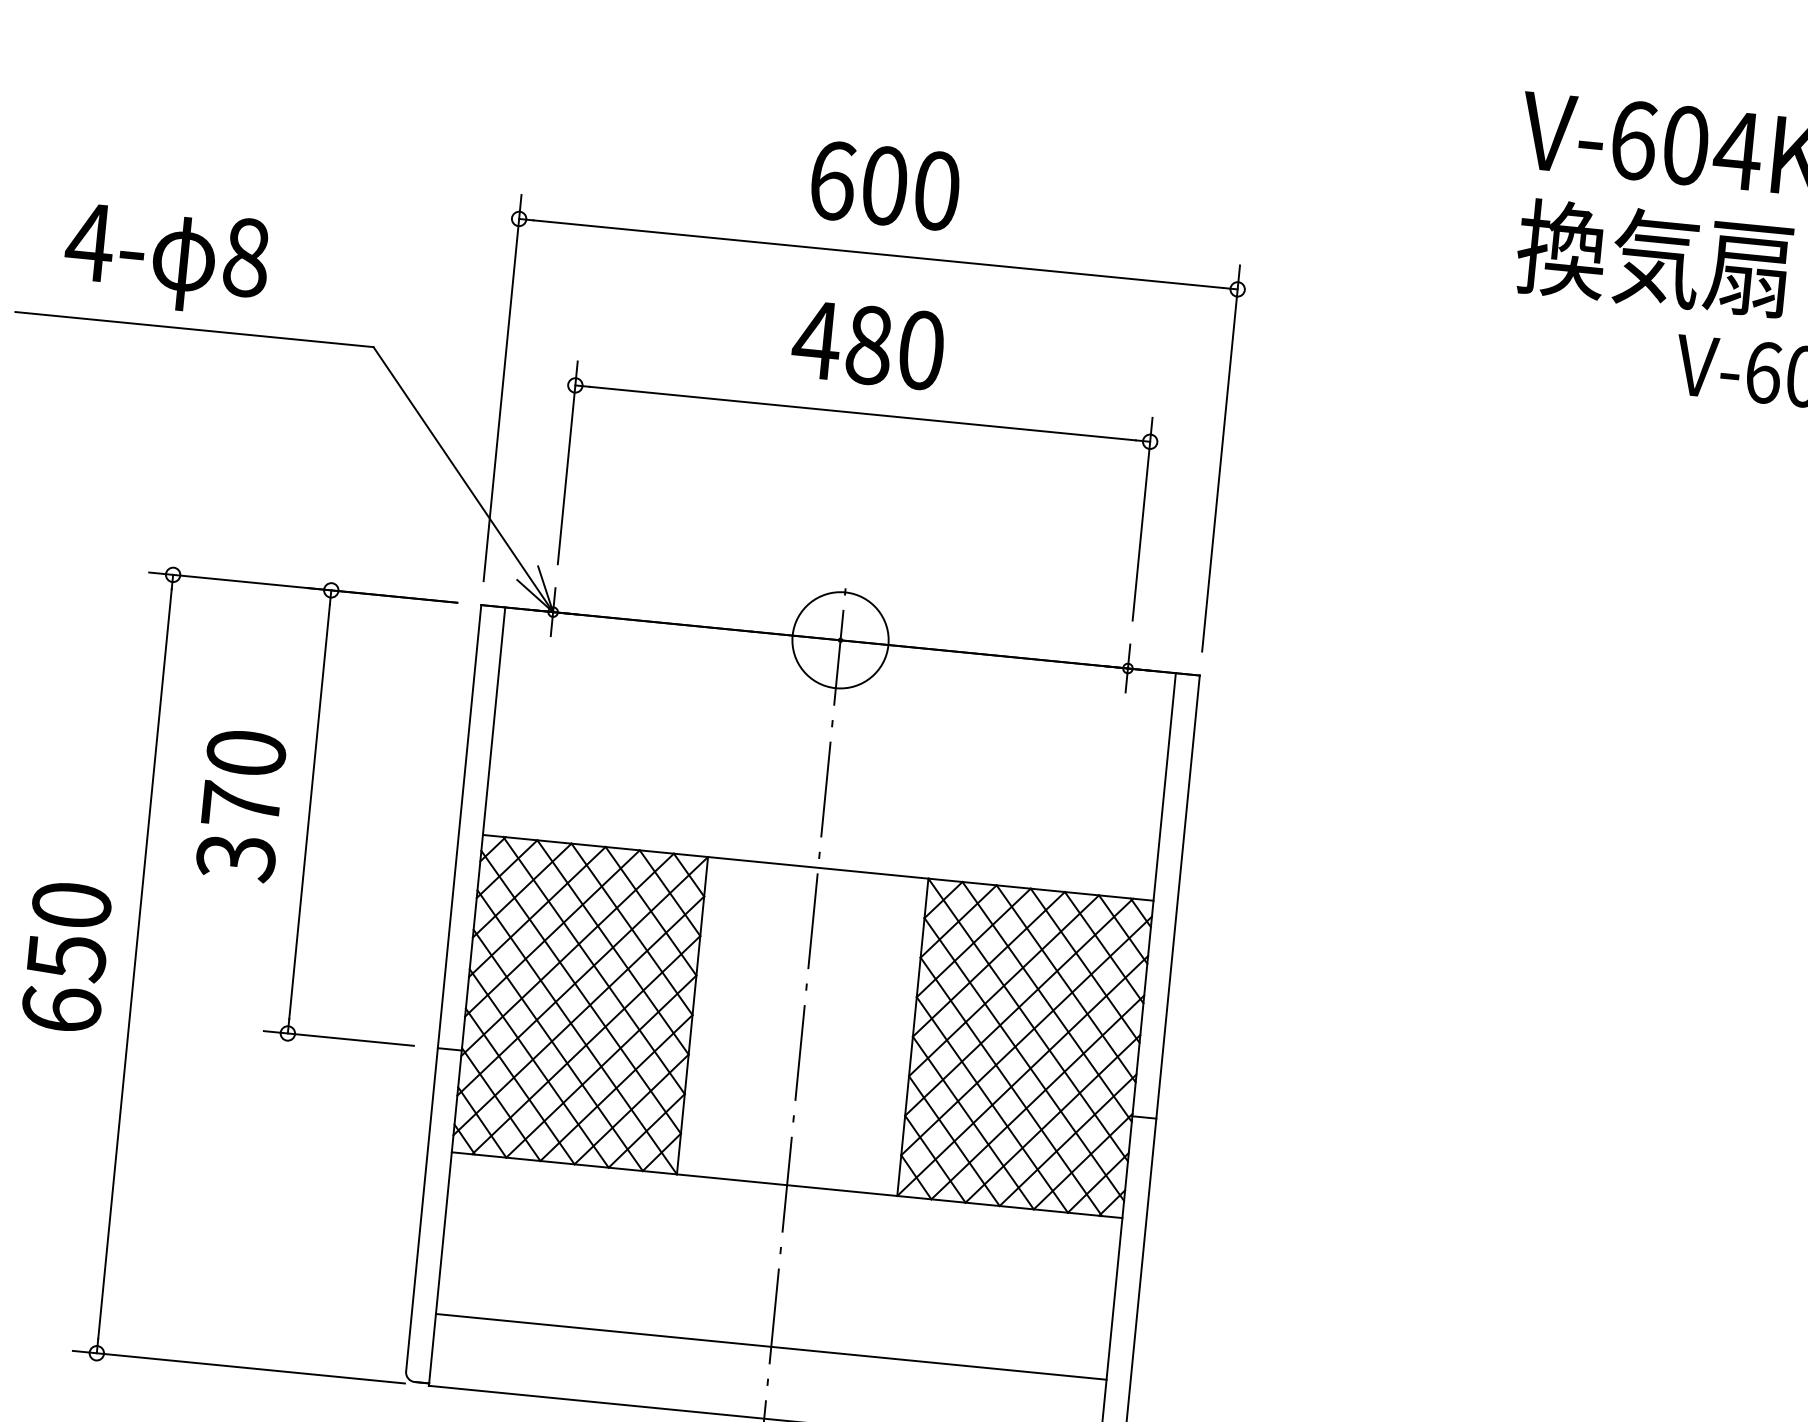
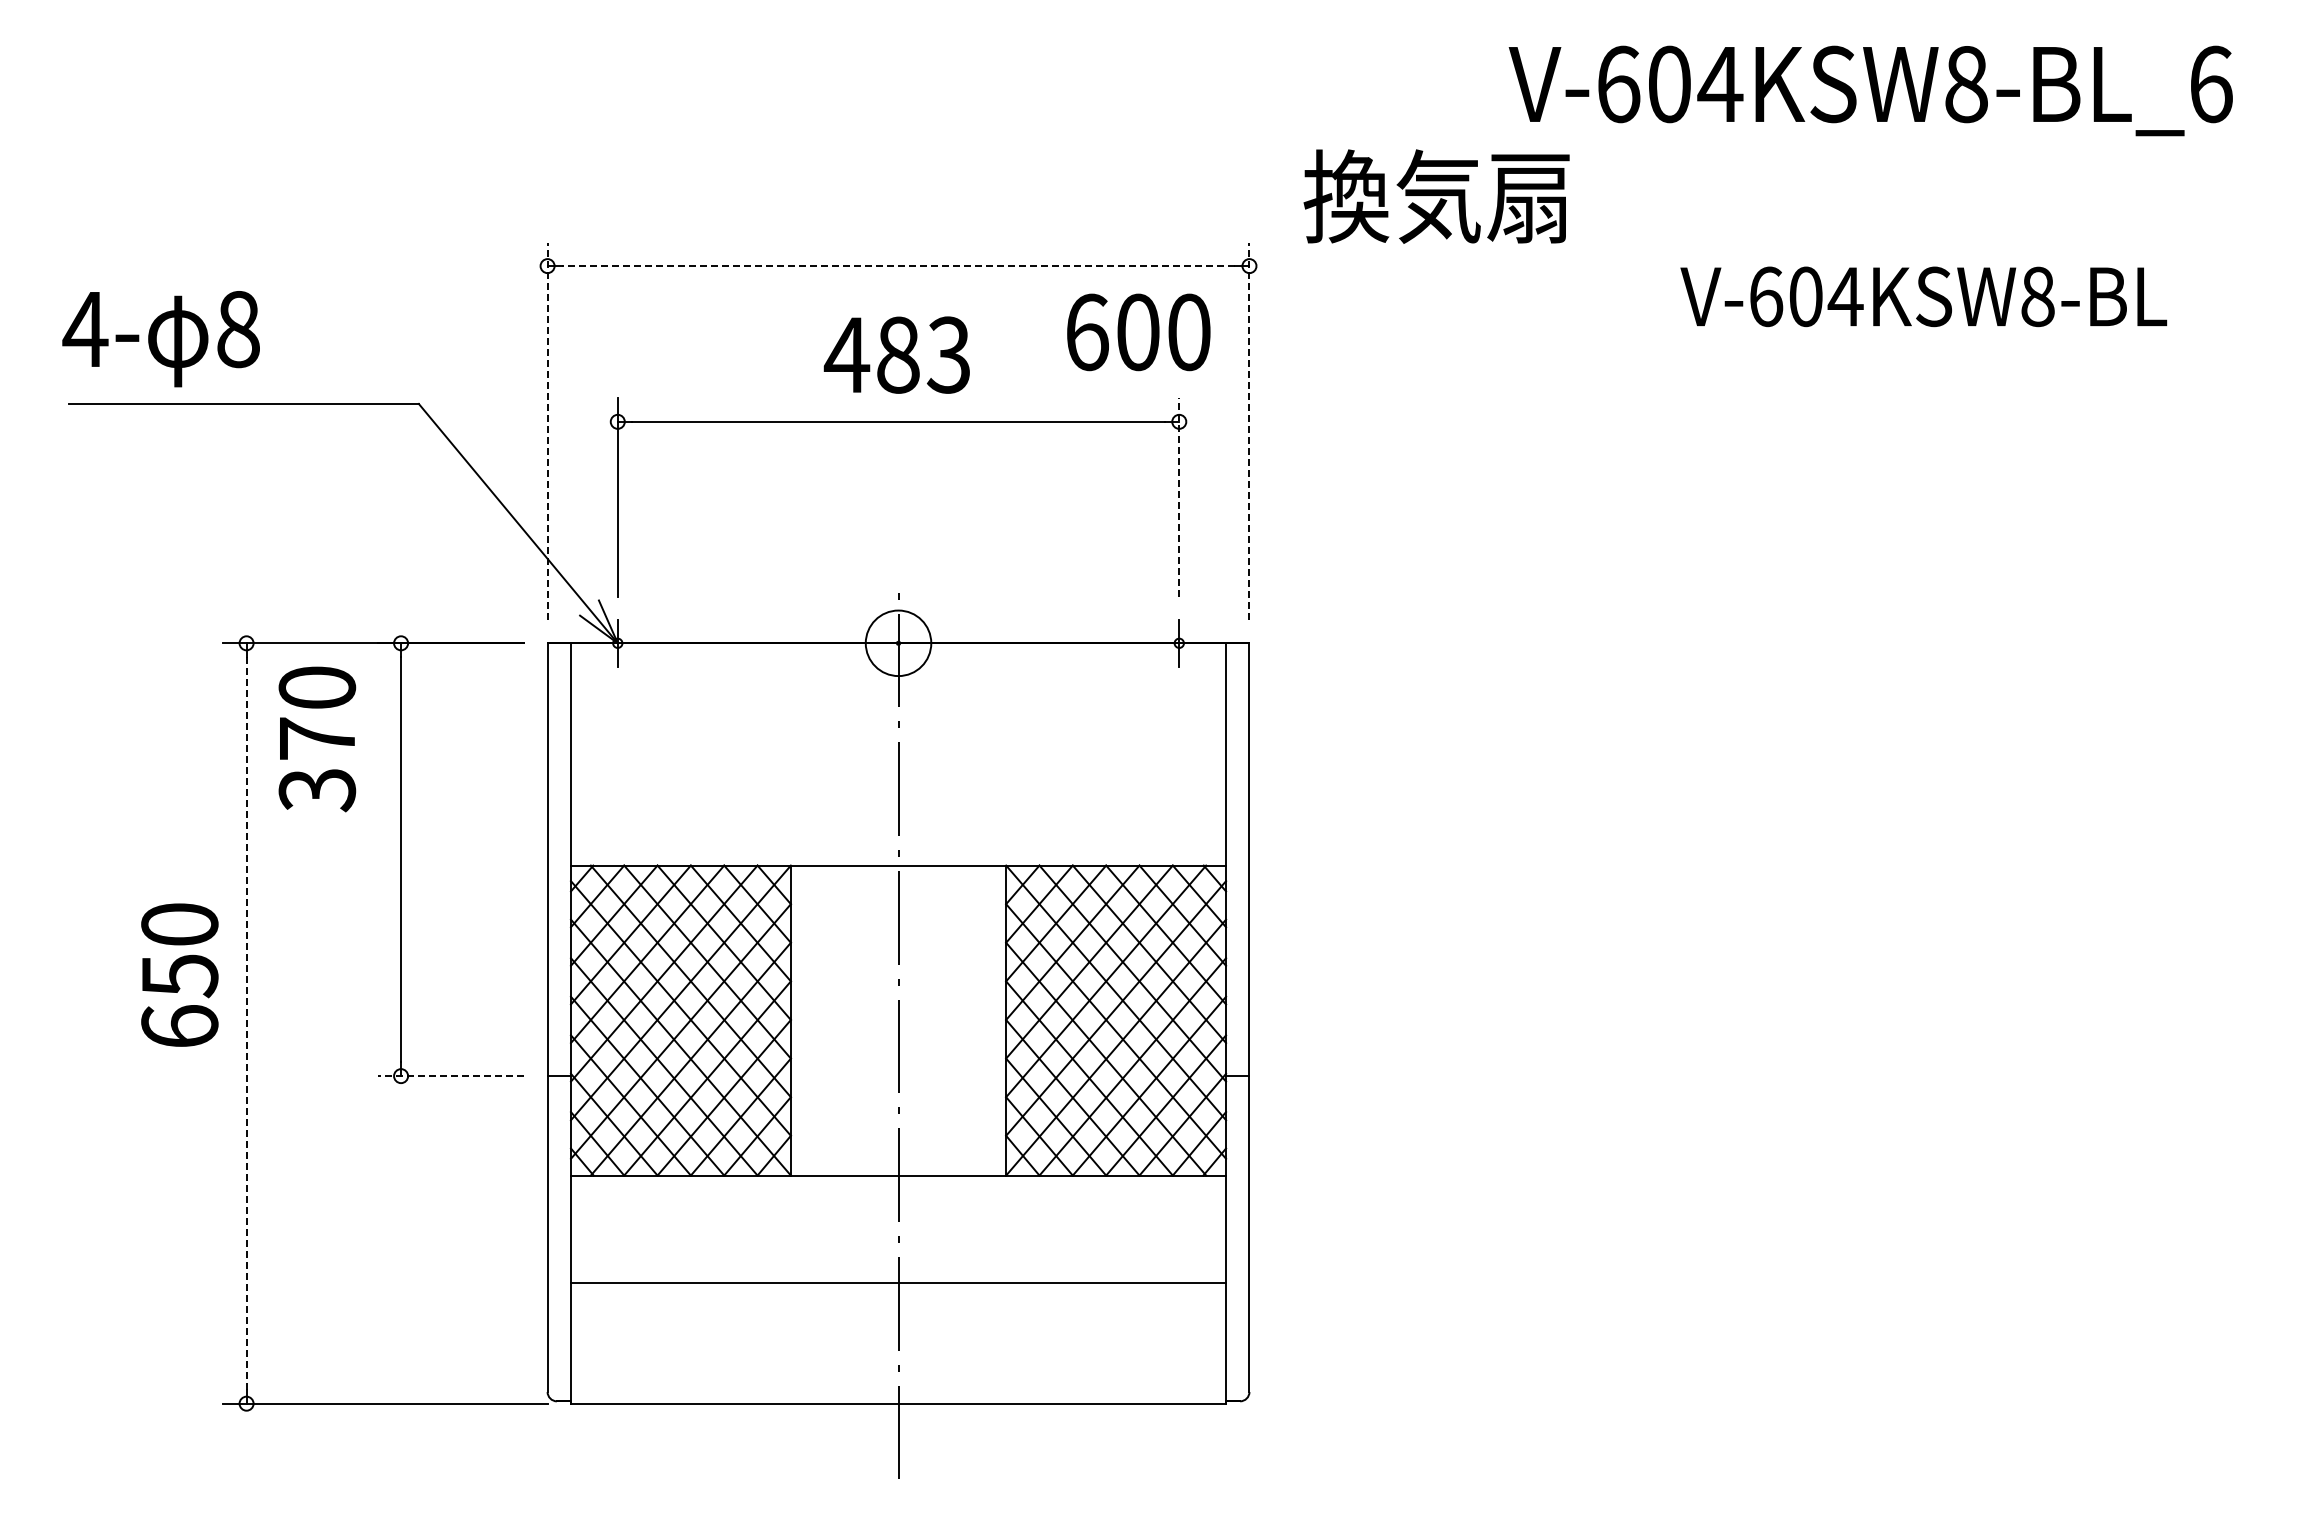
text: (885, 185) -> (1138, 332), moved
line: (878, 254) -> (898, 266), solid -> dashed
text: (1654, 258) -> (1436, 196), moved
text: (165, 260) -> (160, 339), moved
text: (920, 349) -> (948, 354), 480 -> 483
line: (502, 388) -> (547, 431), solid -> dashed
line: (1221, 458) -> (1249, 431), solid -> dashed
line: (1142, 518) -> (1179, 496), solid -> dashed
circle: (840, 640) -> (898, 643), size x0.7
text: (241, 806) -> (317, 739), moved
text: (66, 956) -> (179, 974), moved
line: (134, 965) -> (246, 1024), solid -> dashed
line: (338, 1038) -> (450, 1076), solid -> dashed
line: (771, 1346) -> (898, 1283), moved

